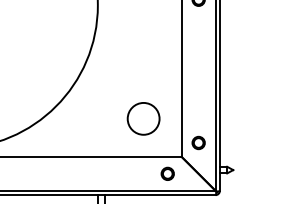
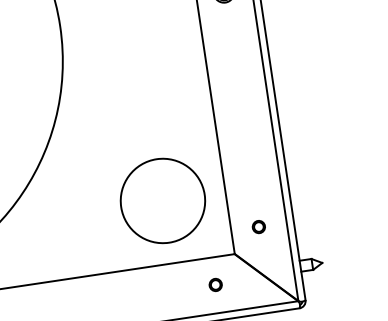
circle: (143, 118) -> (162, 200), size x1.6
part: (198, 142) -> (258, 226), size x0.6
part: (167, 173) -> (215, 284), size x0.6

